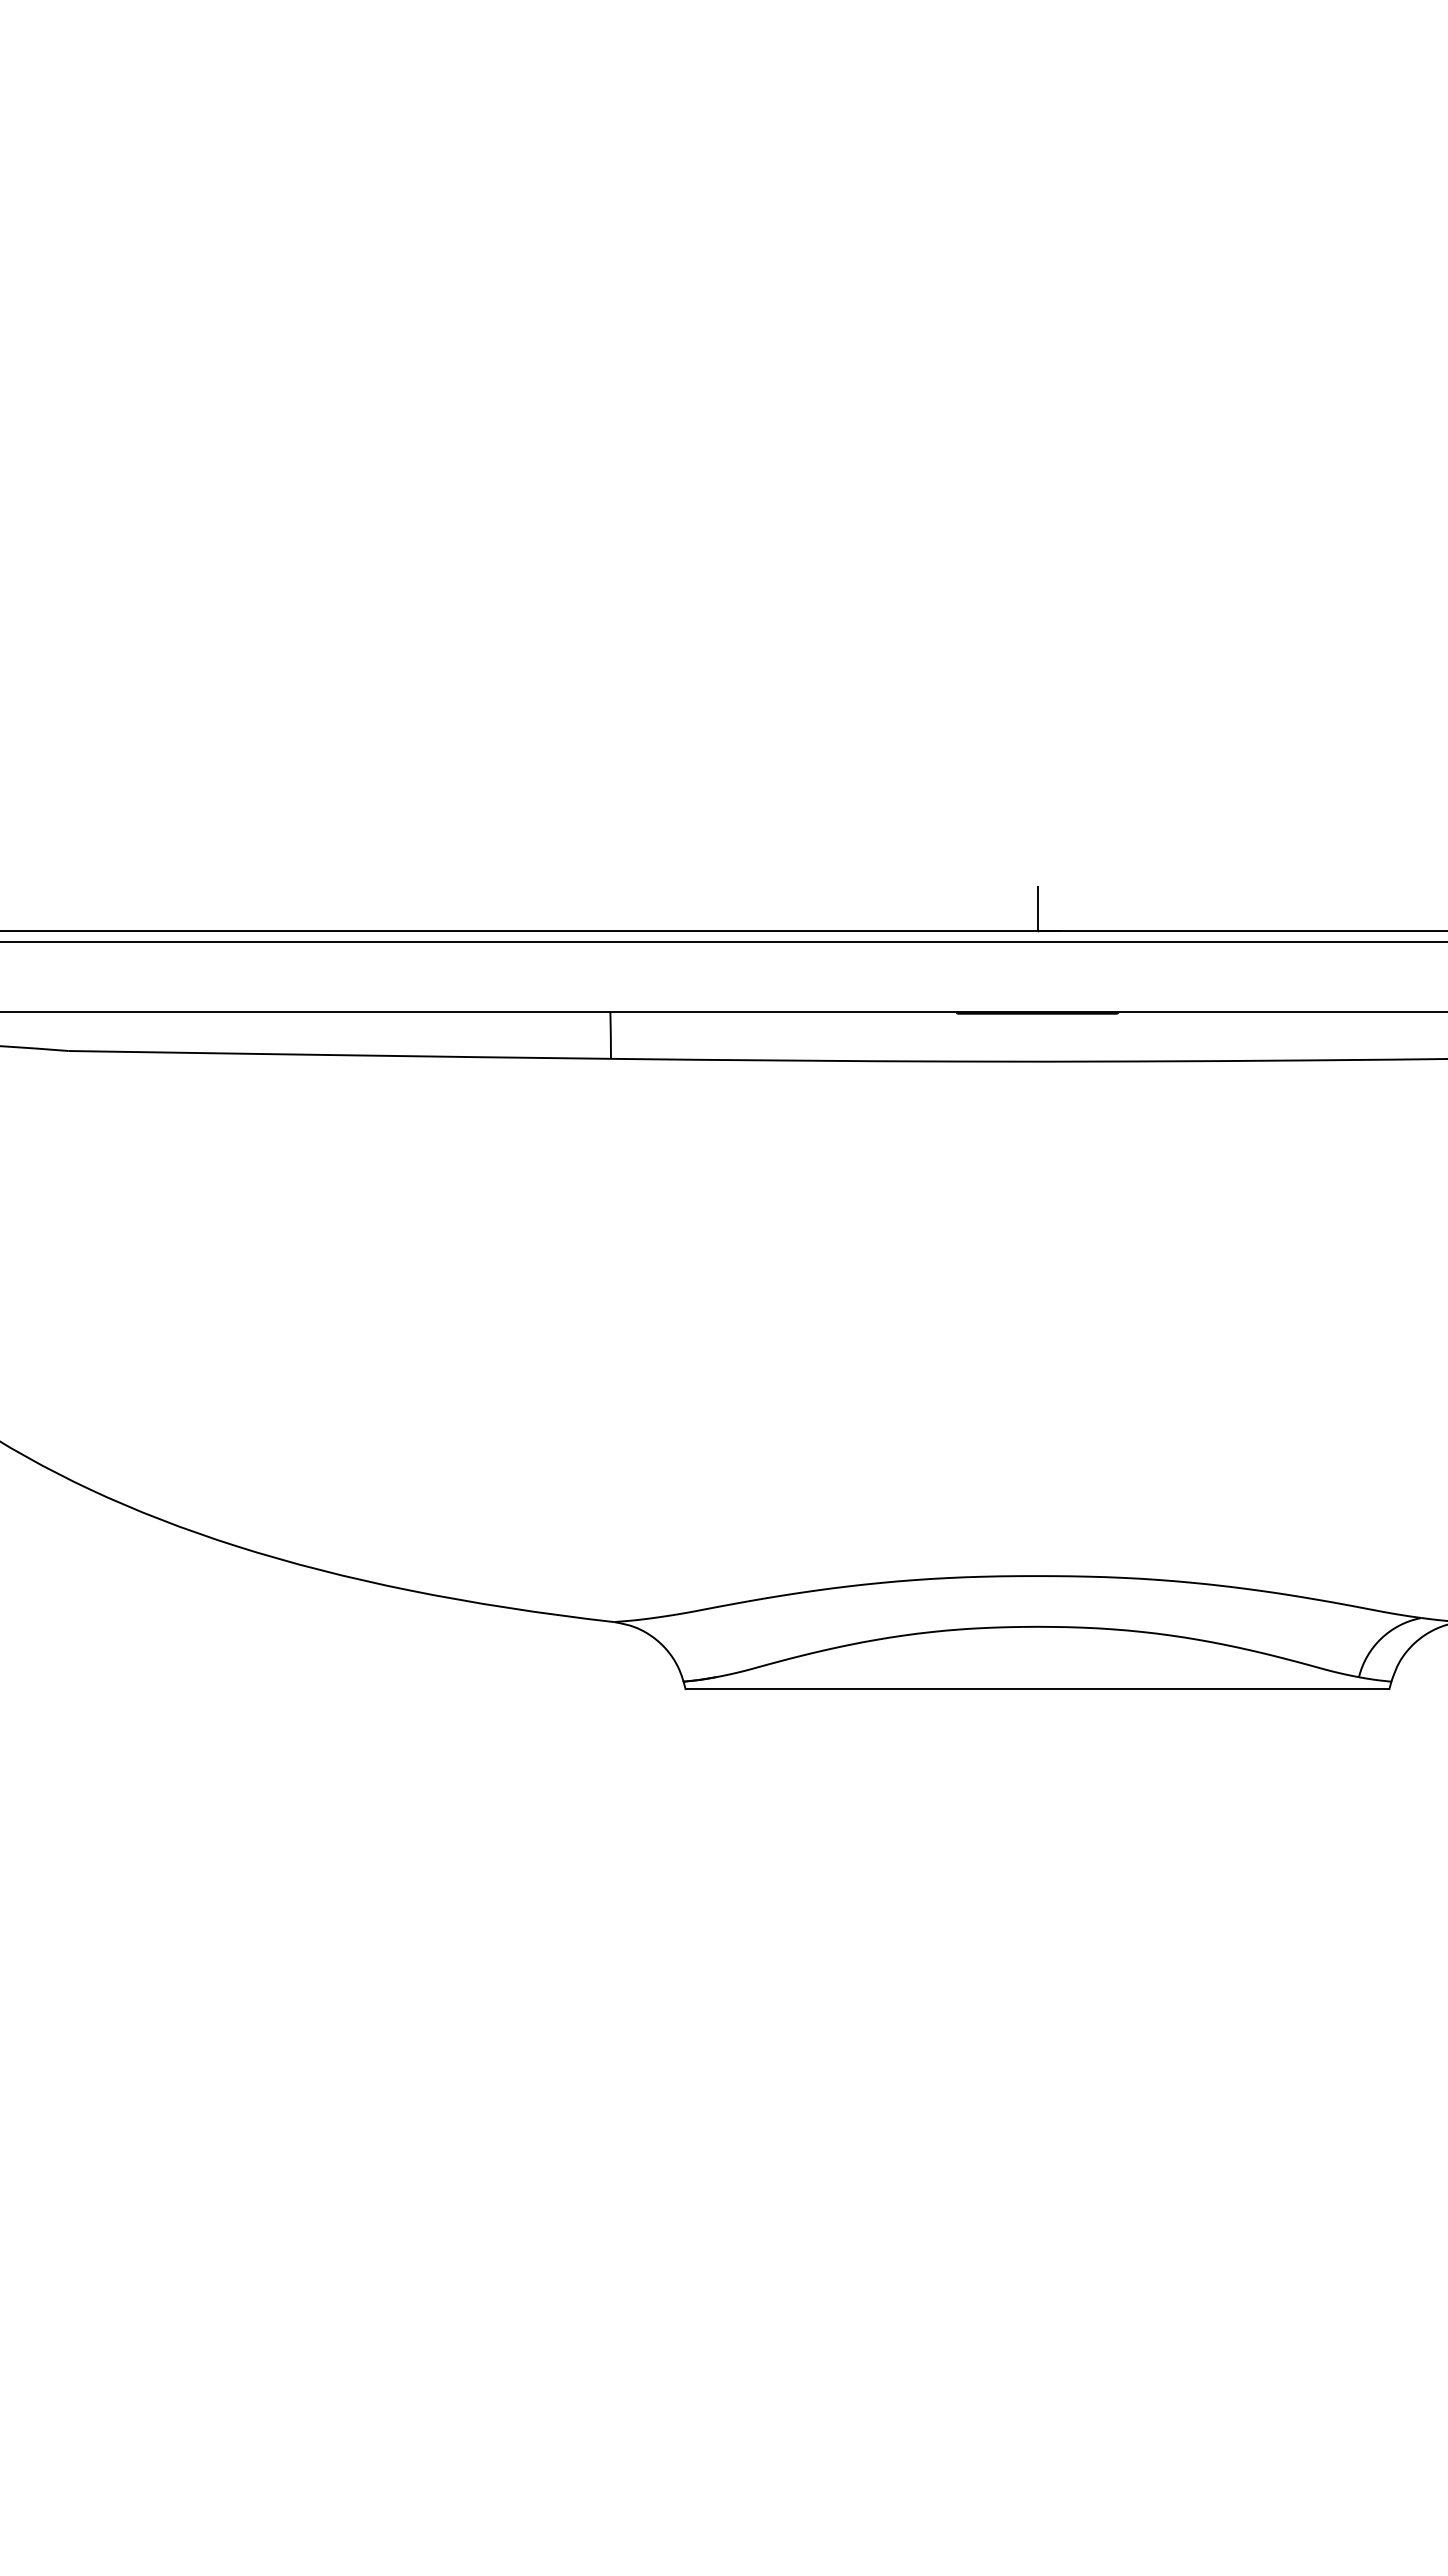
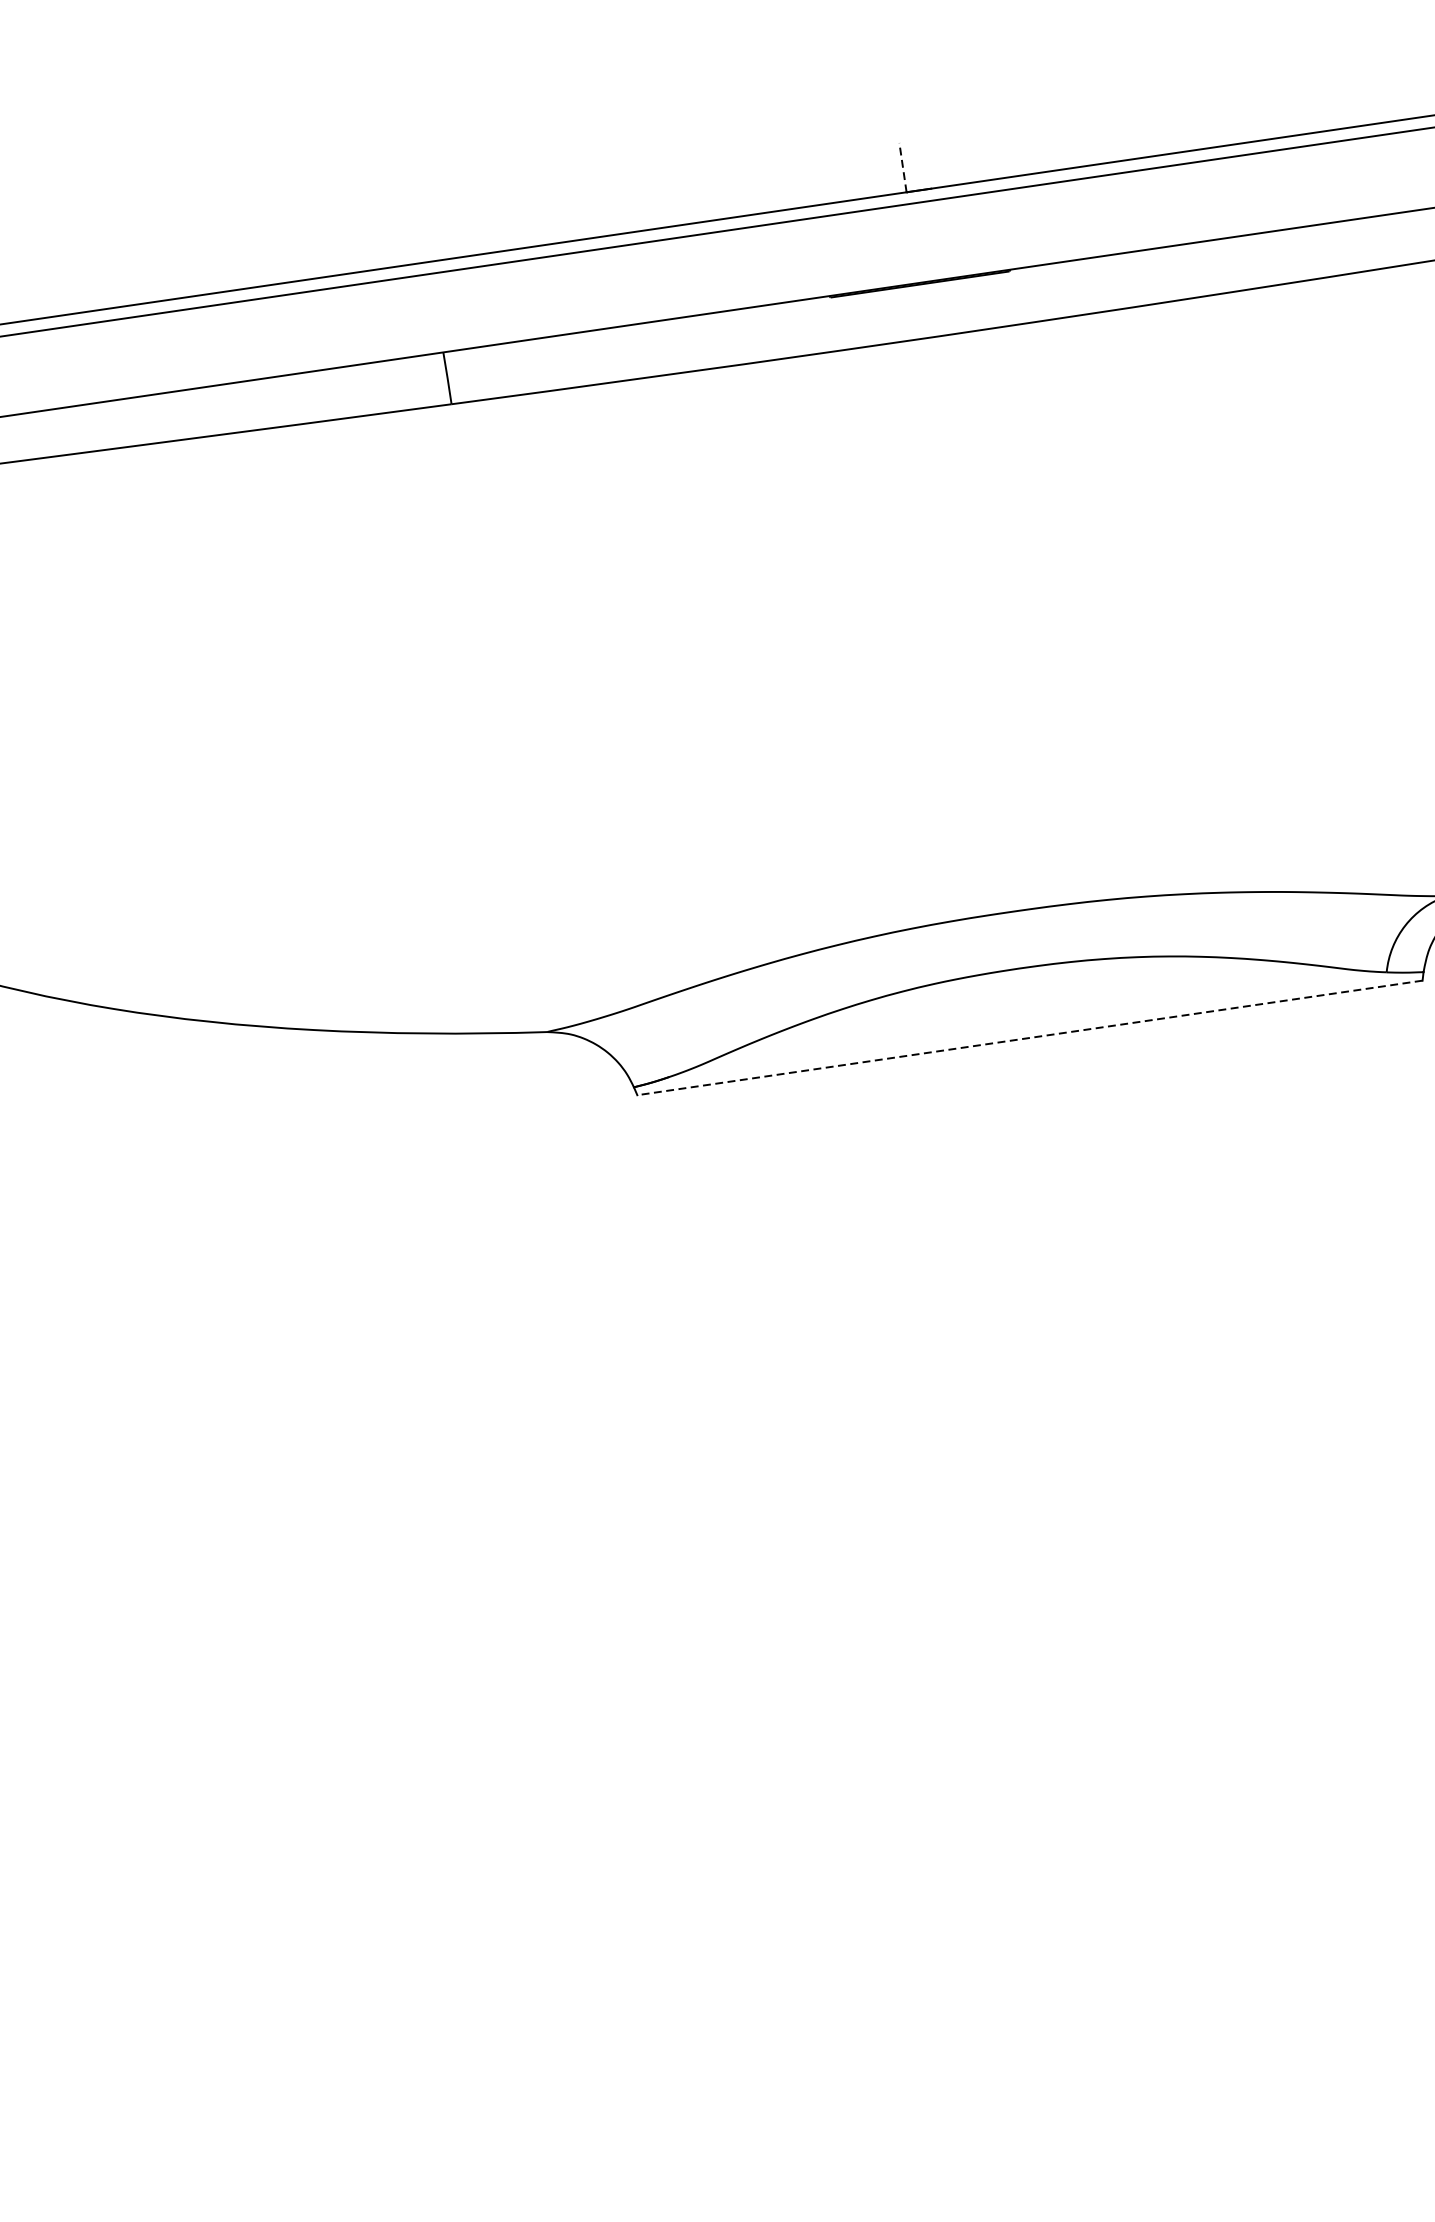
line: (1037, 908) -> (902, 167), solid -> dashed
line: (1037, 1689) -> (1030, 1038), solid -> dashed

